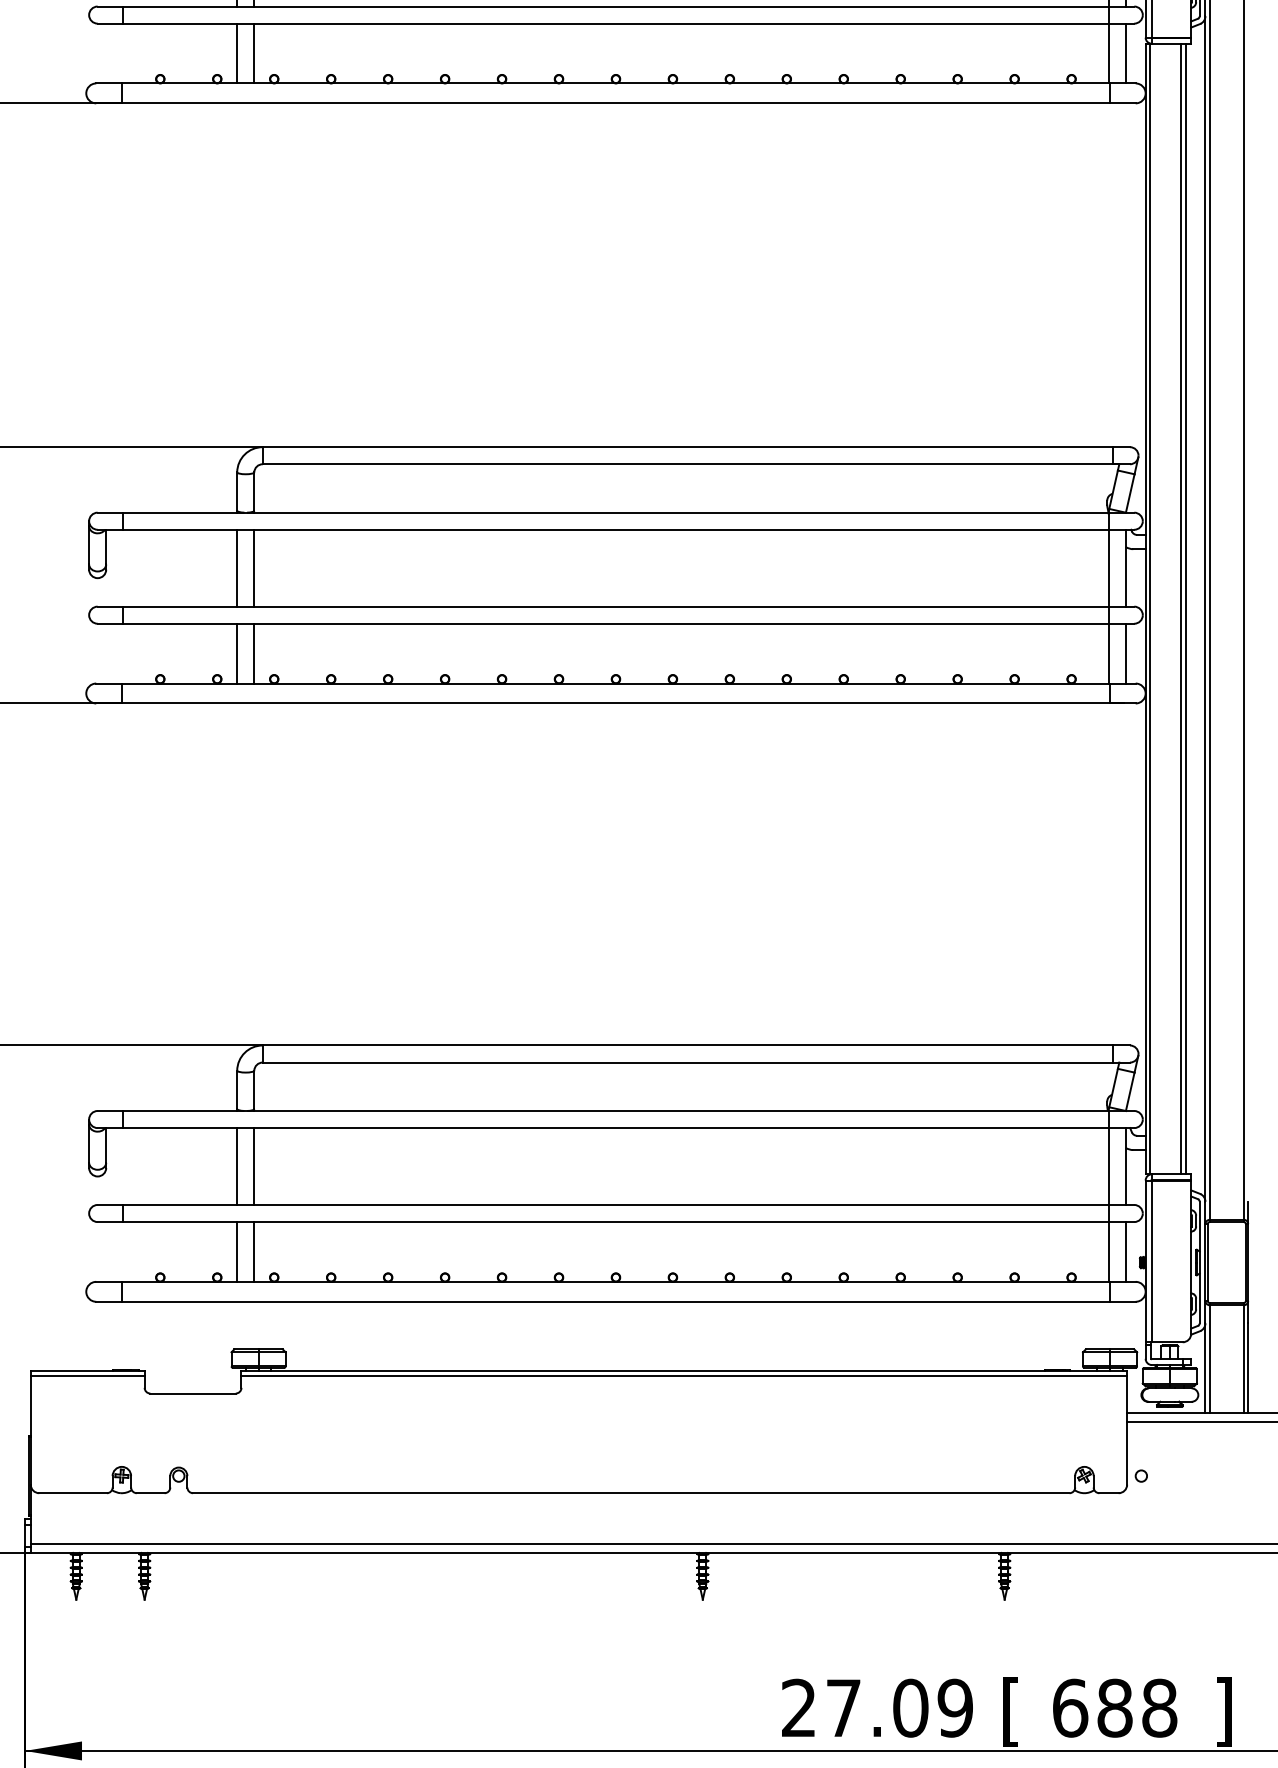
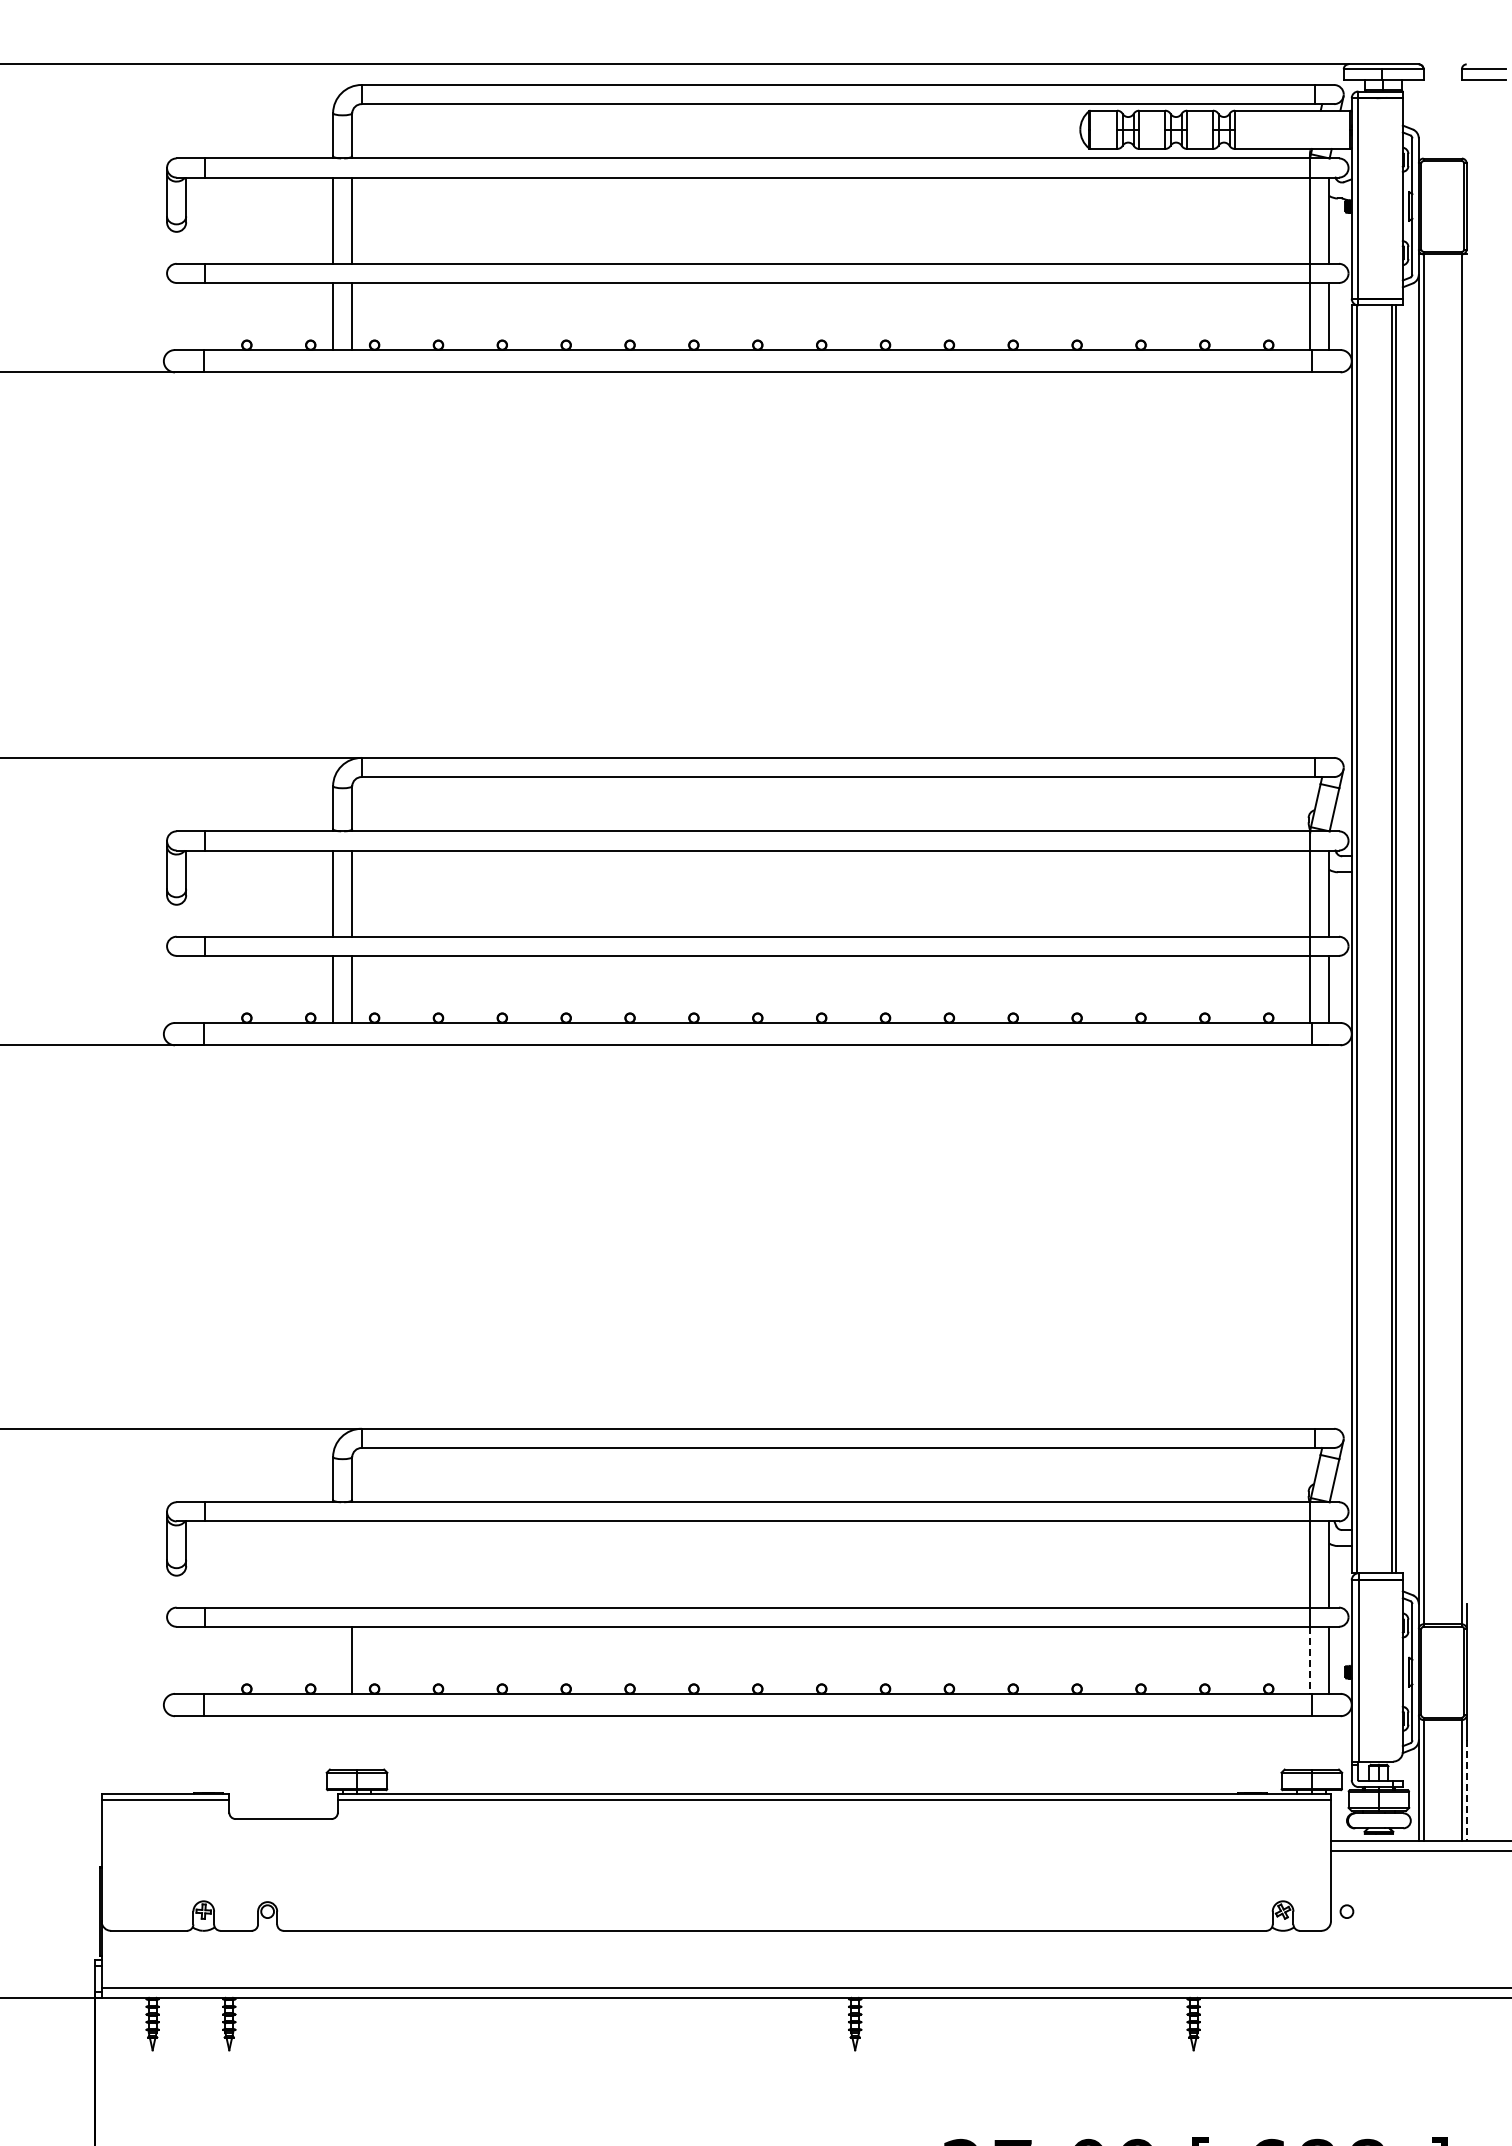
line: (237, 1166) -> (333, 1564), removed
line: (254, 1166) -> (352, 1564), removed
line: (237, 1251) -> (333, 1659), removed
line: (1108, 1252) -> (1310, 1660), solid -> dashed
line: (1247, 1368) -> (1466, 1790), solid -> dashed

